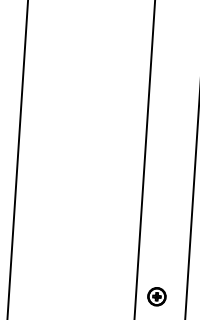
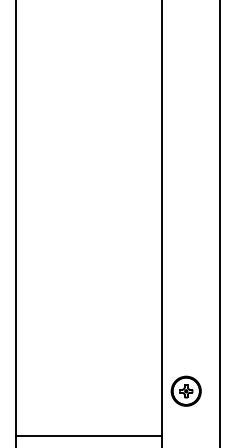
part: (156, 296) -> (185, 390), size x1.43

